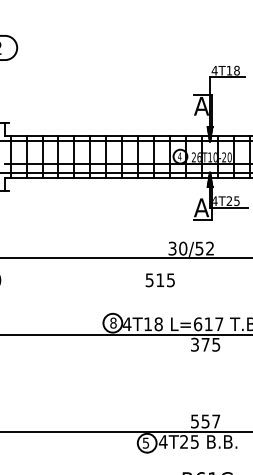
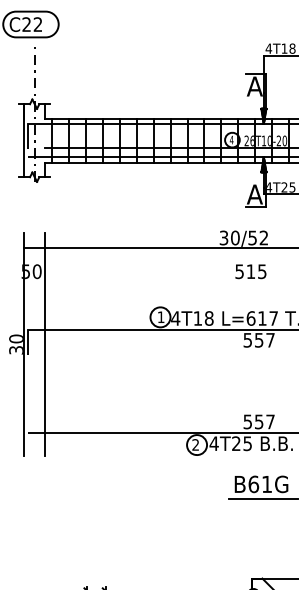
text: (159, 280) -> (250, 271), moved
text: (112, 323) -> (160, 317), 8 -> 1
text: (205, 344) -> (259, 339), 375 -> 557
line: (4, 348) -> (45, 344), added
text: (145, 442) -> (195, 444), 5 -> 2

